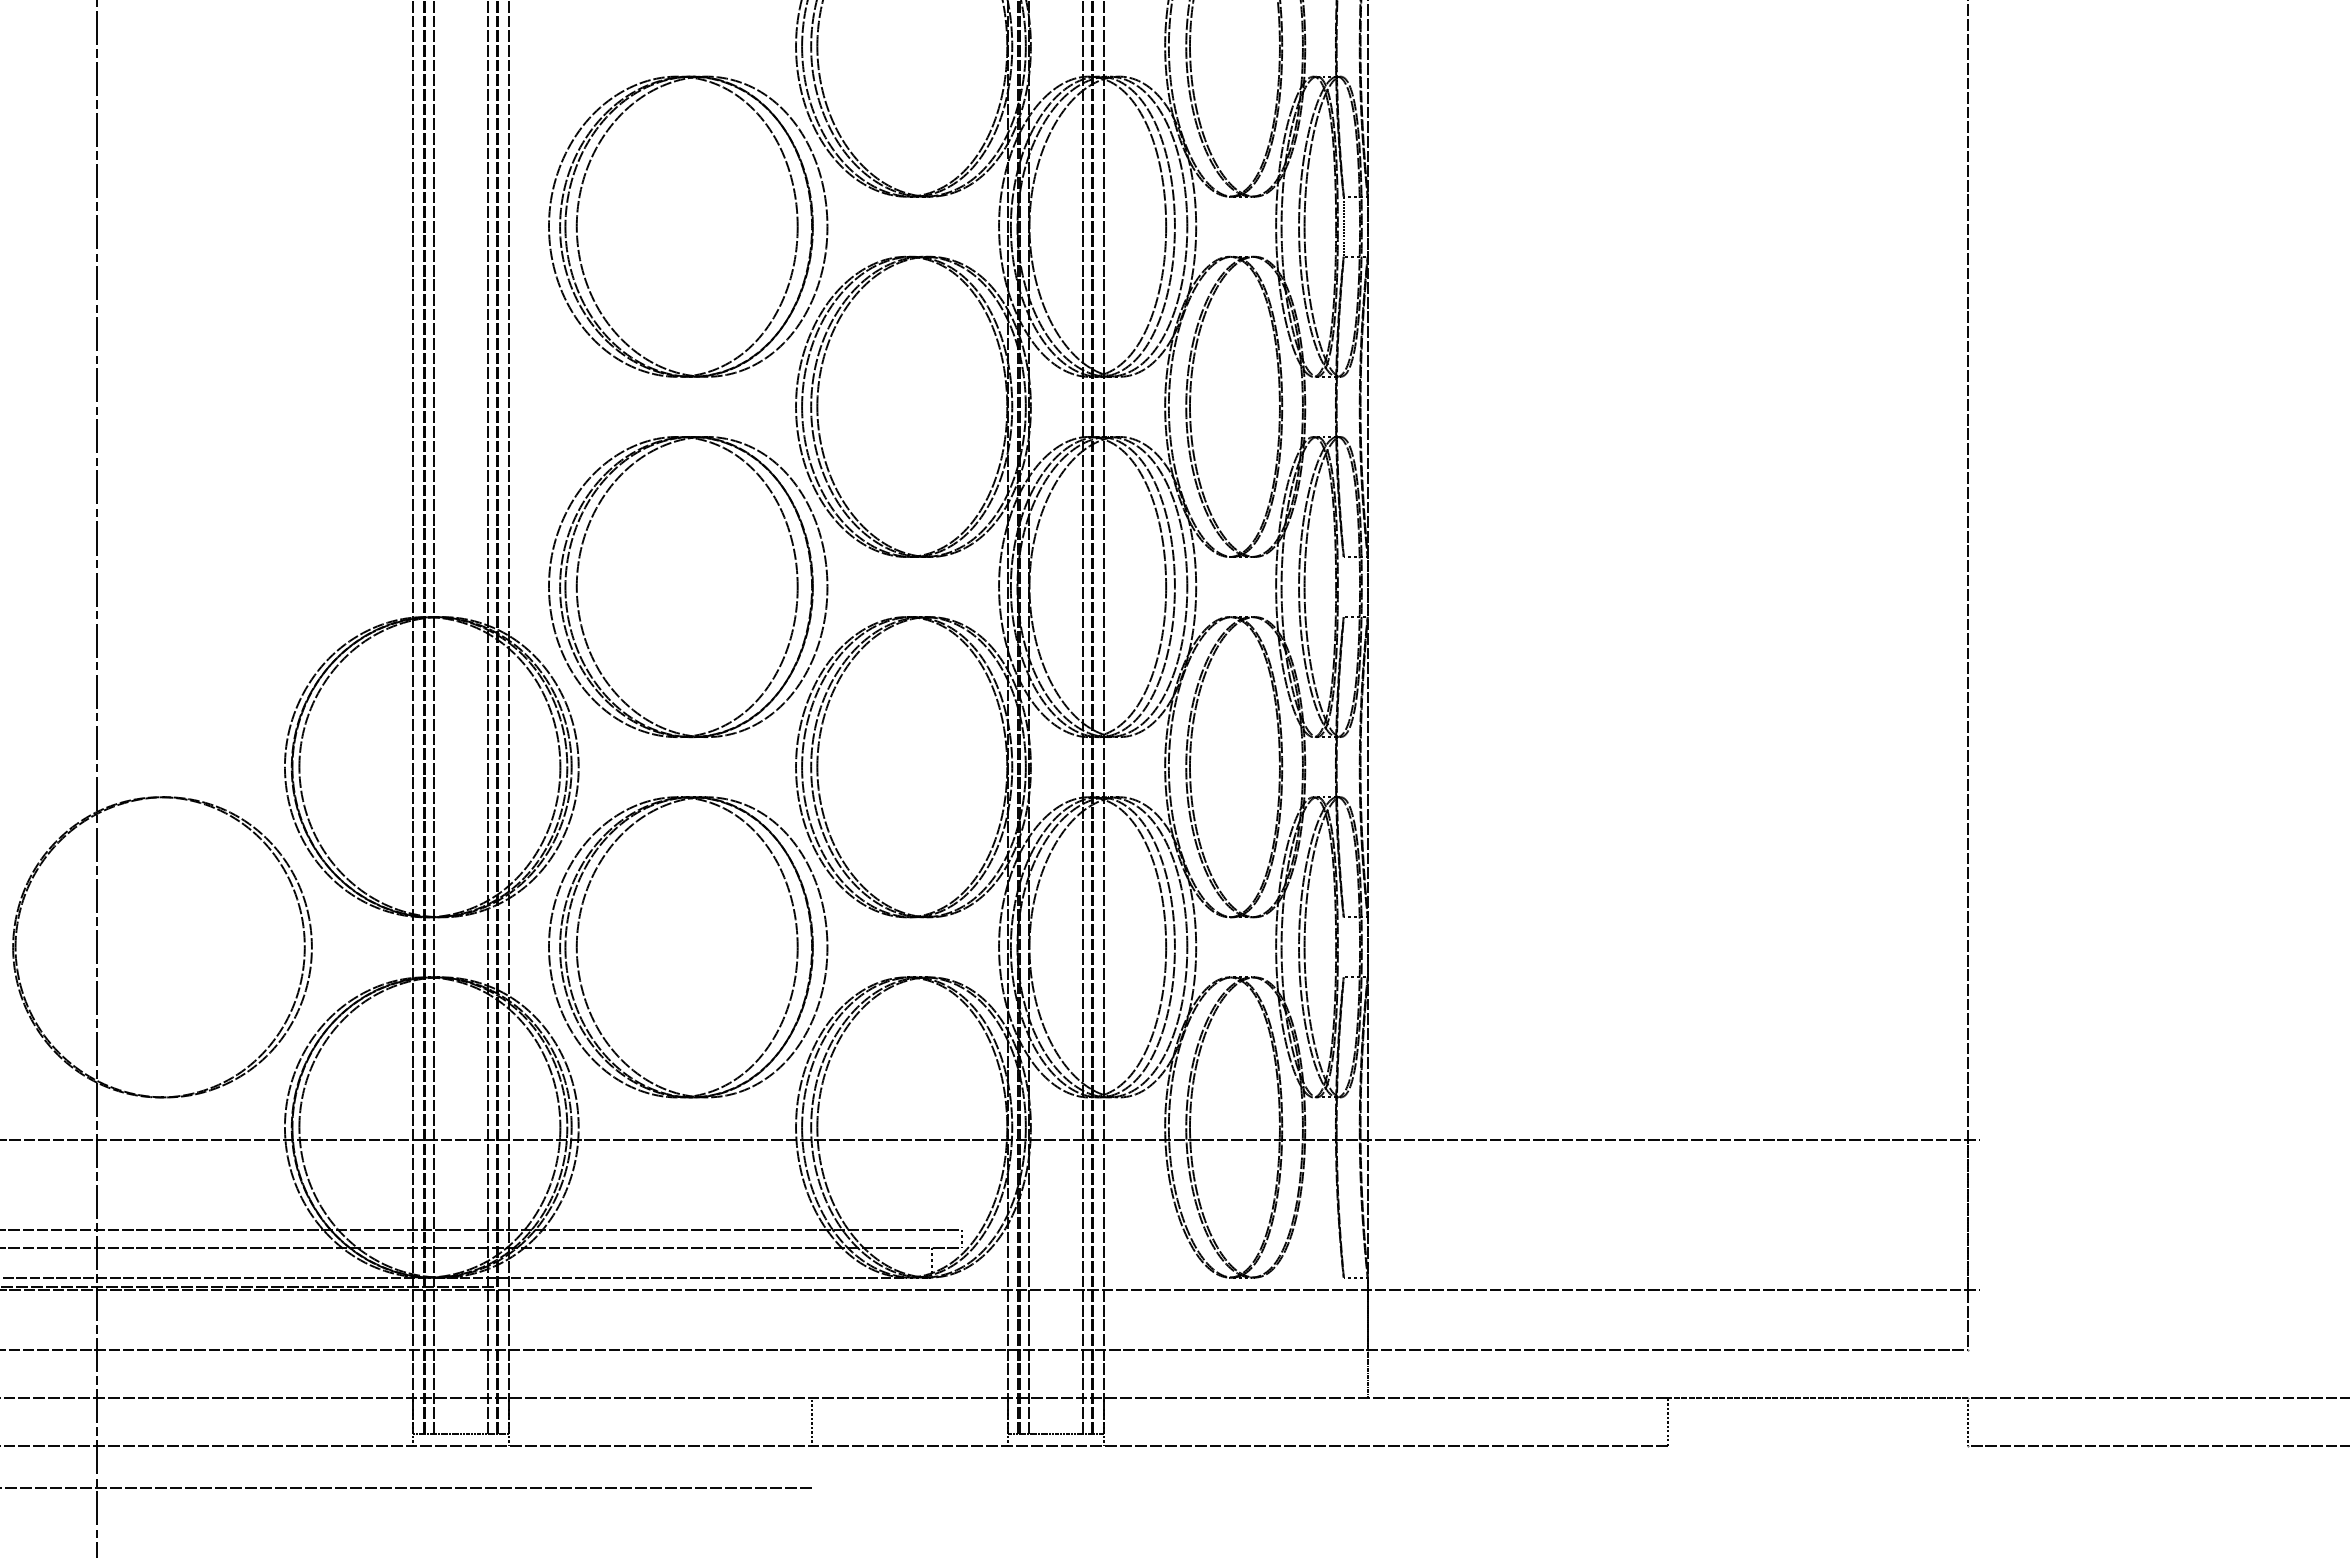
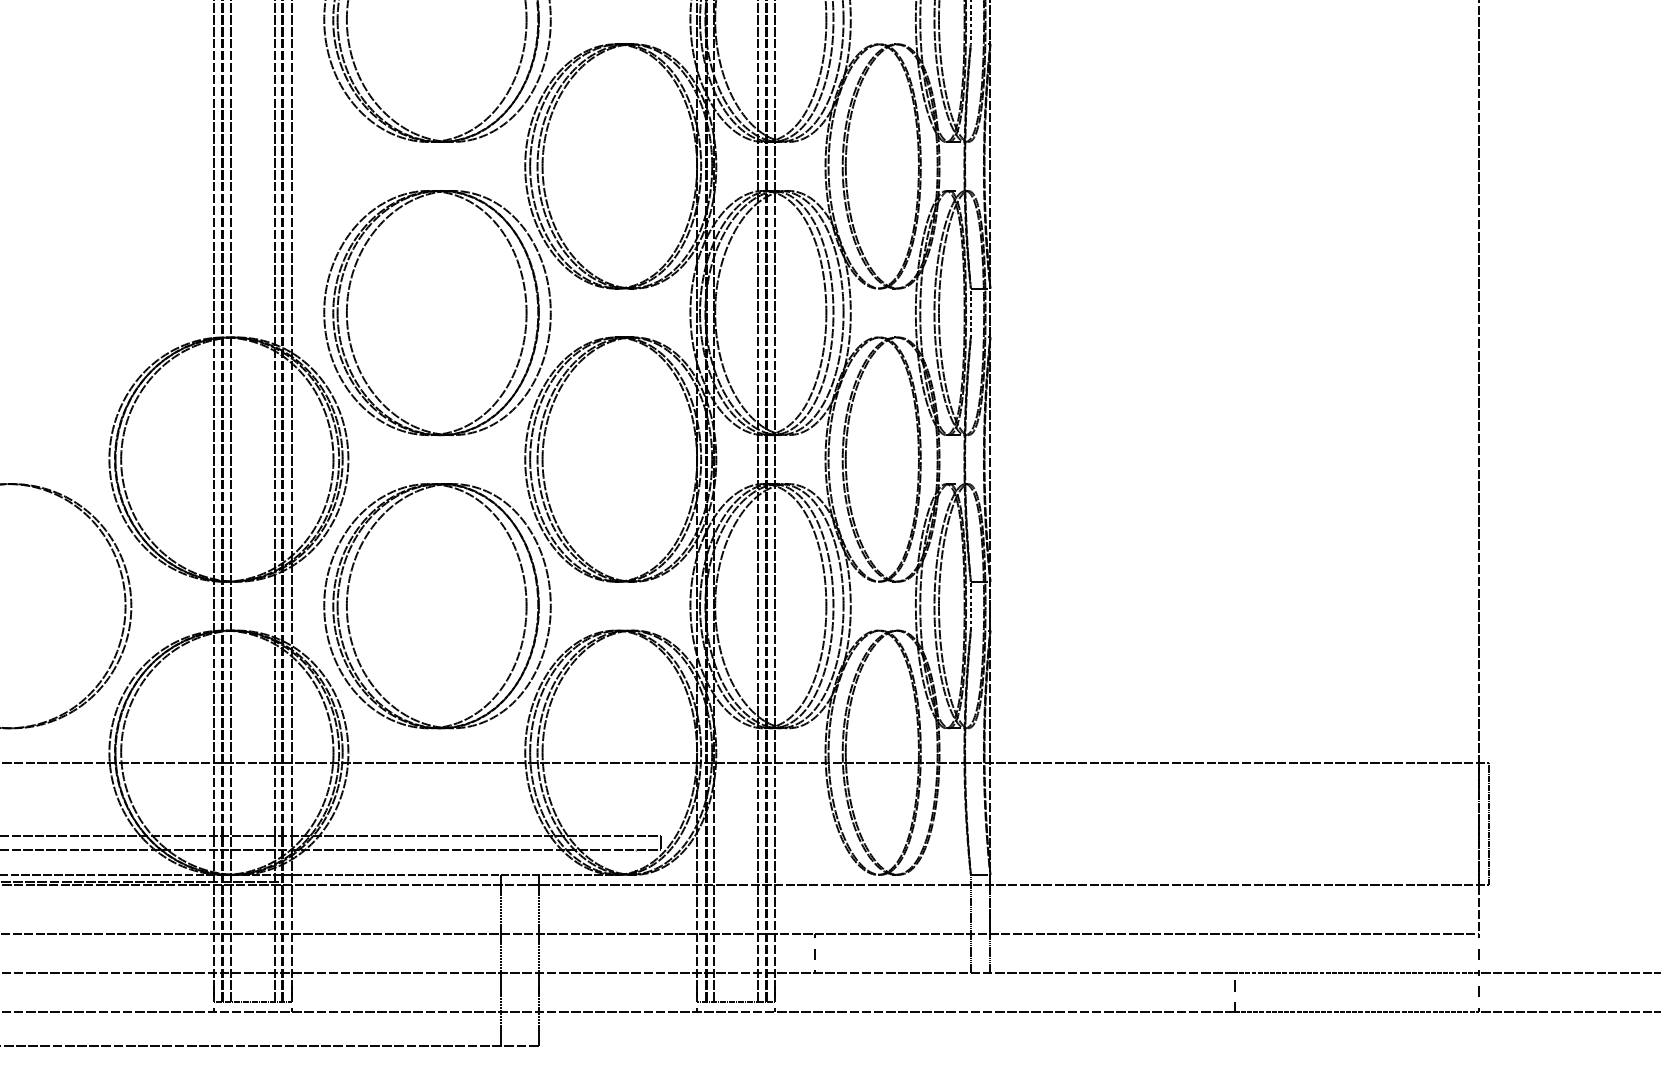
line: (1343, 586) -> (970, 312), added
line: (1343, 947) -> (970, 606), added
line: (1980, 1214) -> (1488, 823), added
line: (1343, 1337) -> (970, 923), added
line: (1151, 1373) -> (814, 952), added
line: (1968, 1373) -> (1479, 952), added
line: (766, 1382) -> (501, 960), added
line: (812, 1382) -> (538, 960), added
line: (1818, 1445) -> (1357, 1011), added

